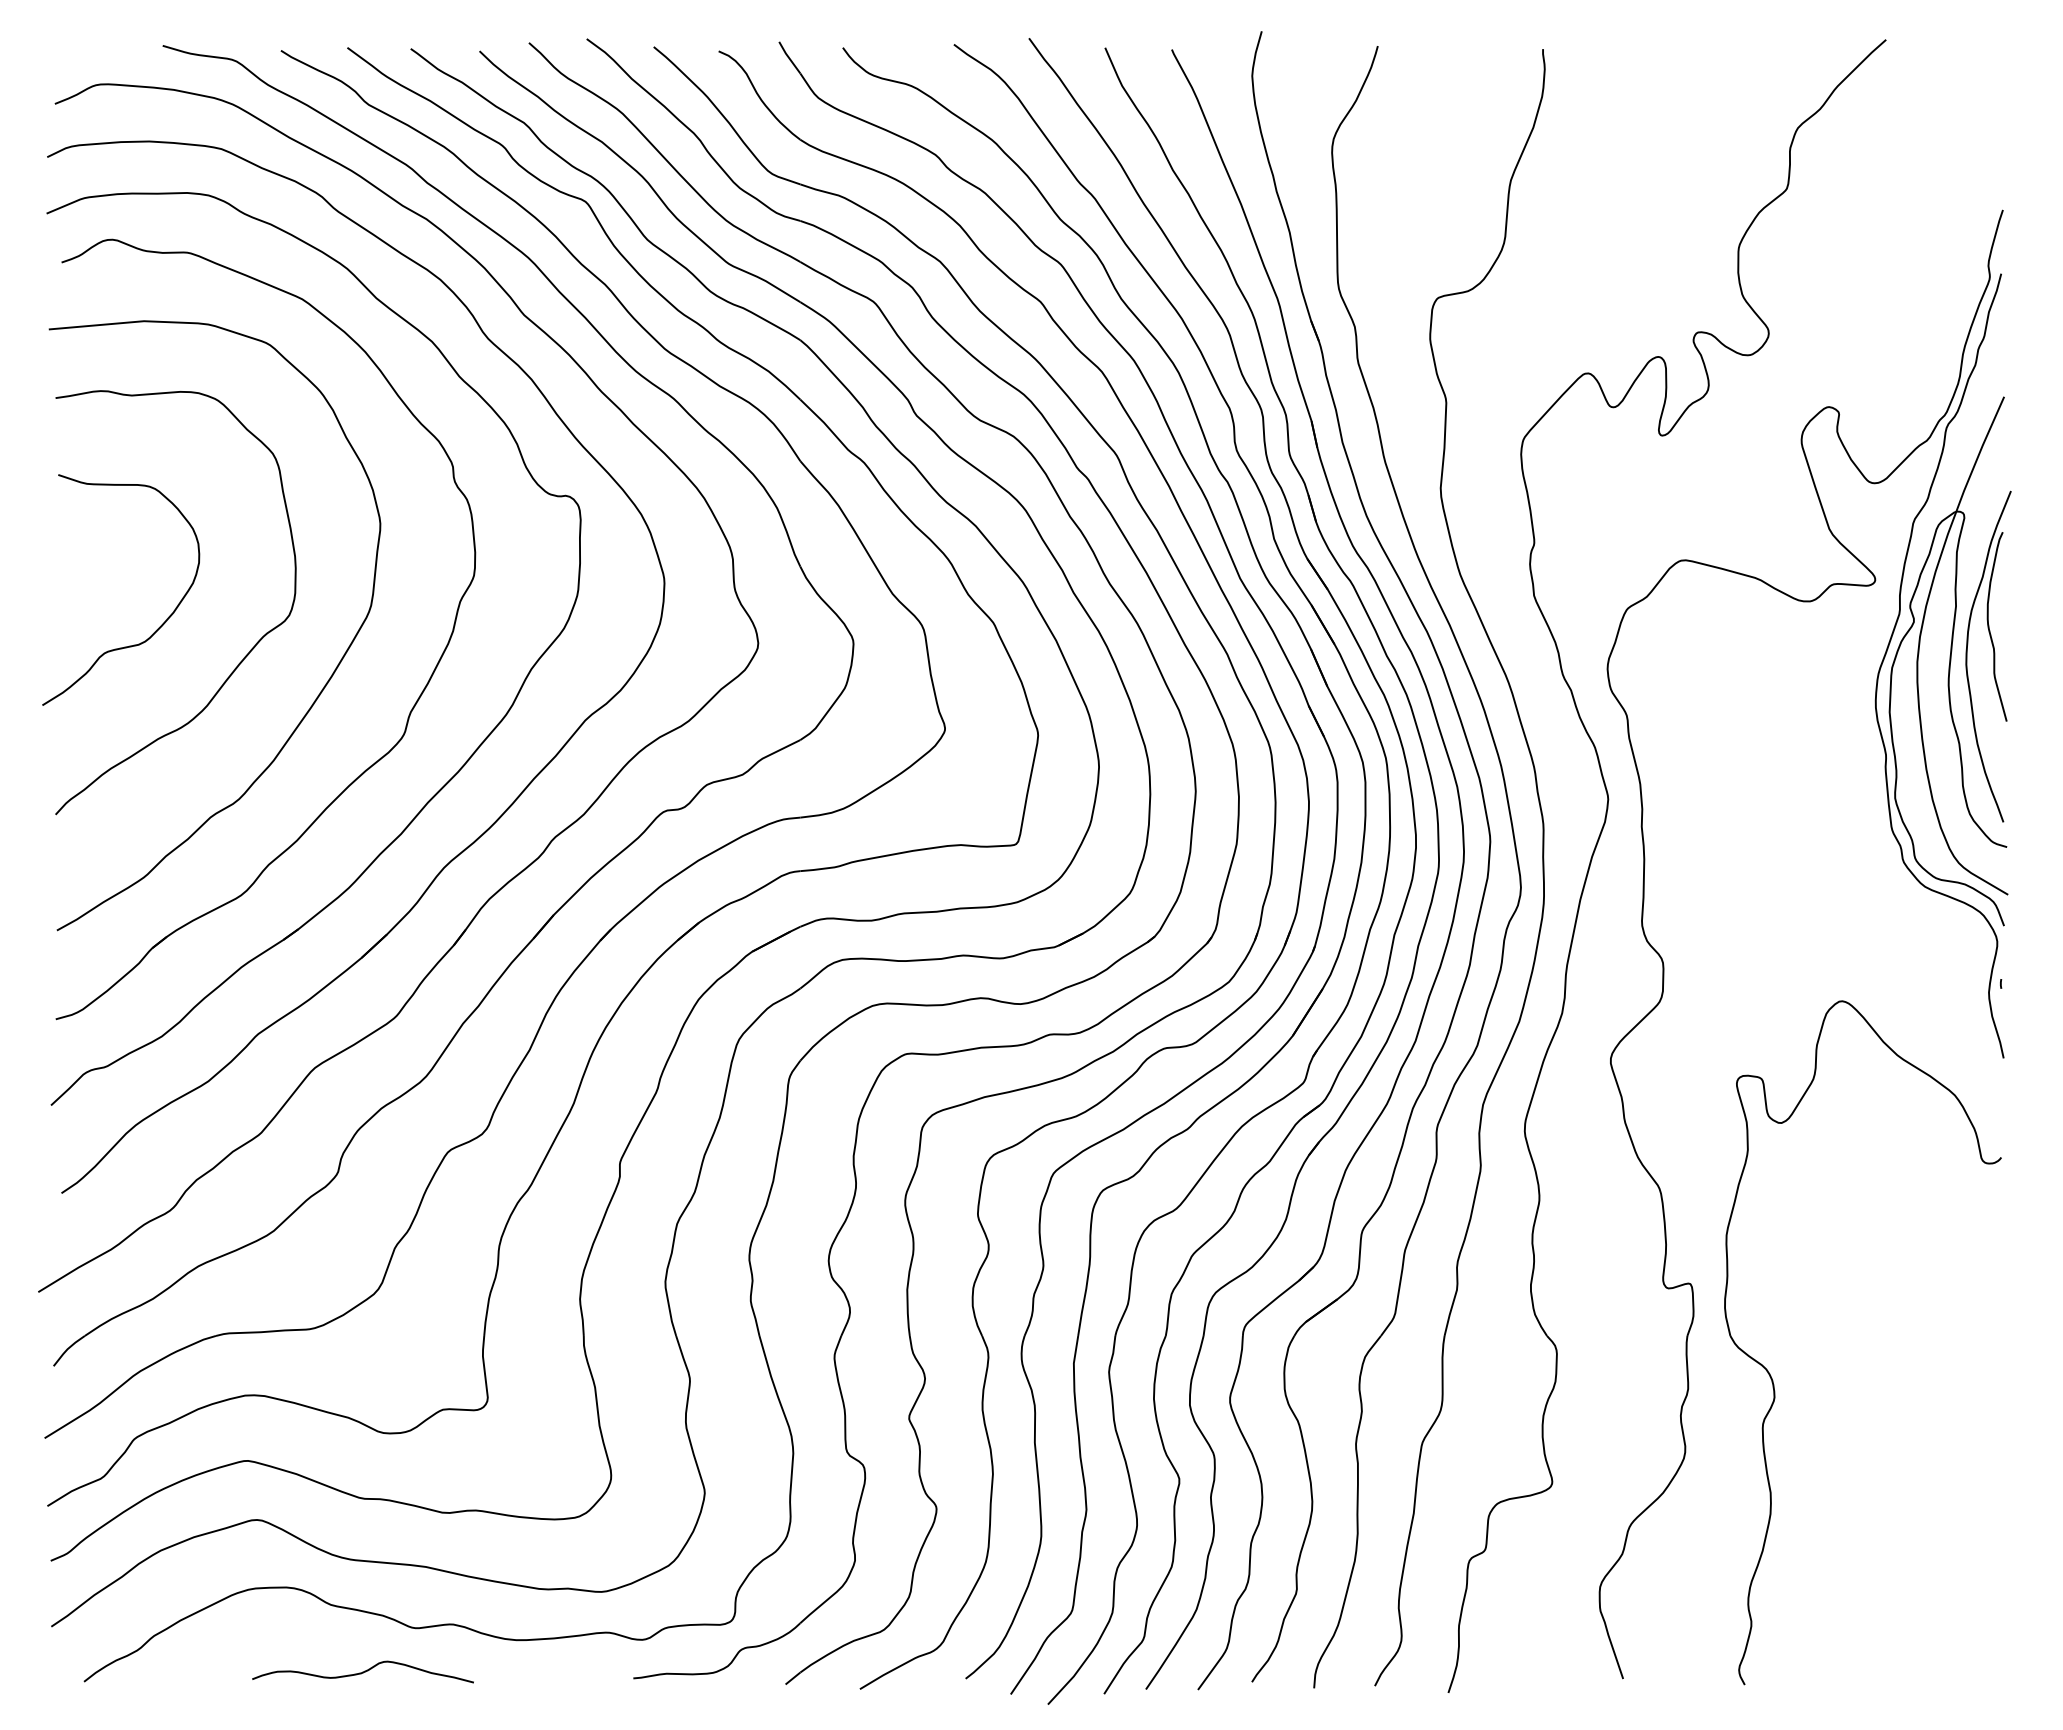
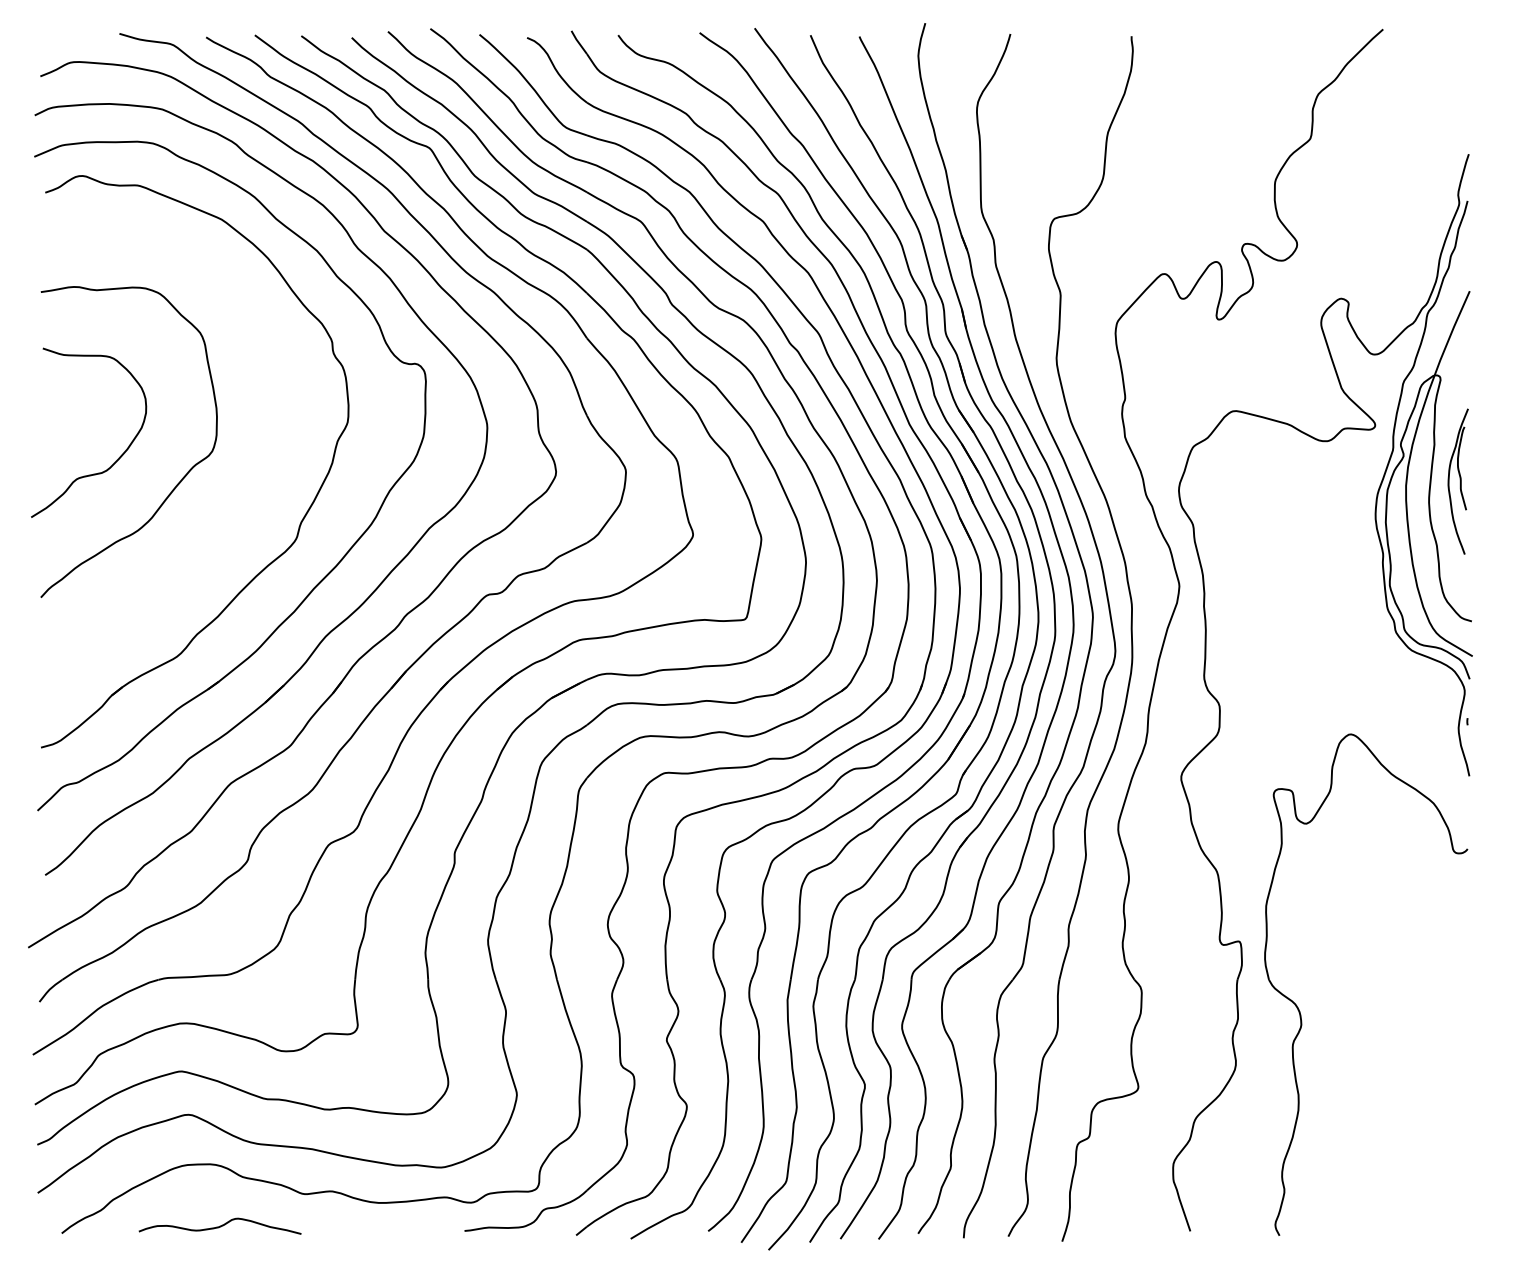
part: (1988, 656) -> (1458, 481), size x0.6
curve: (319, 692) -> (234, 508), removed
curve: (362, 1671) -> (219, 1225), moved

